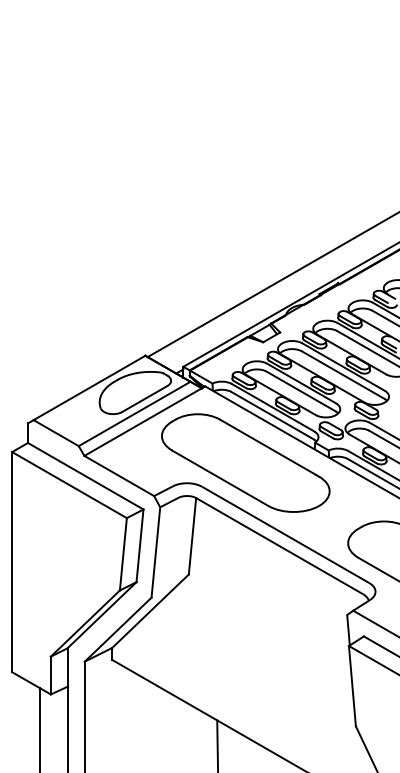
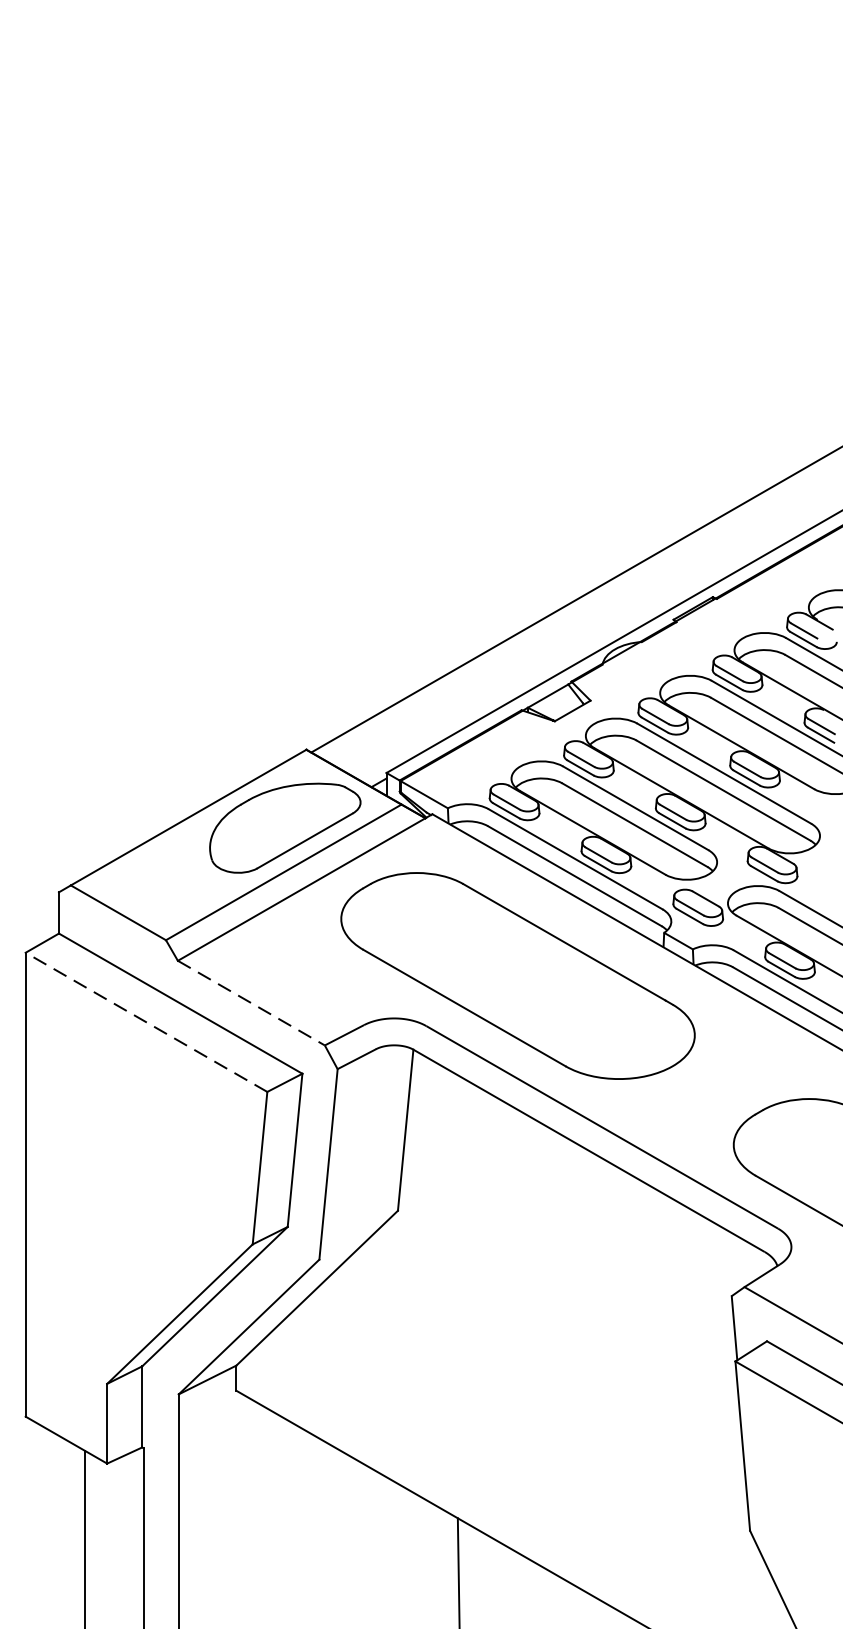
line: (119, 476) -> (251, 1004), solid -> dashed
line: (69, 484) -> (146, 1021), solid -> dashed

